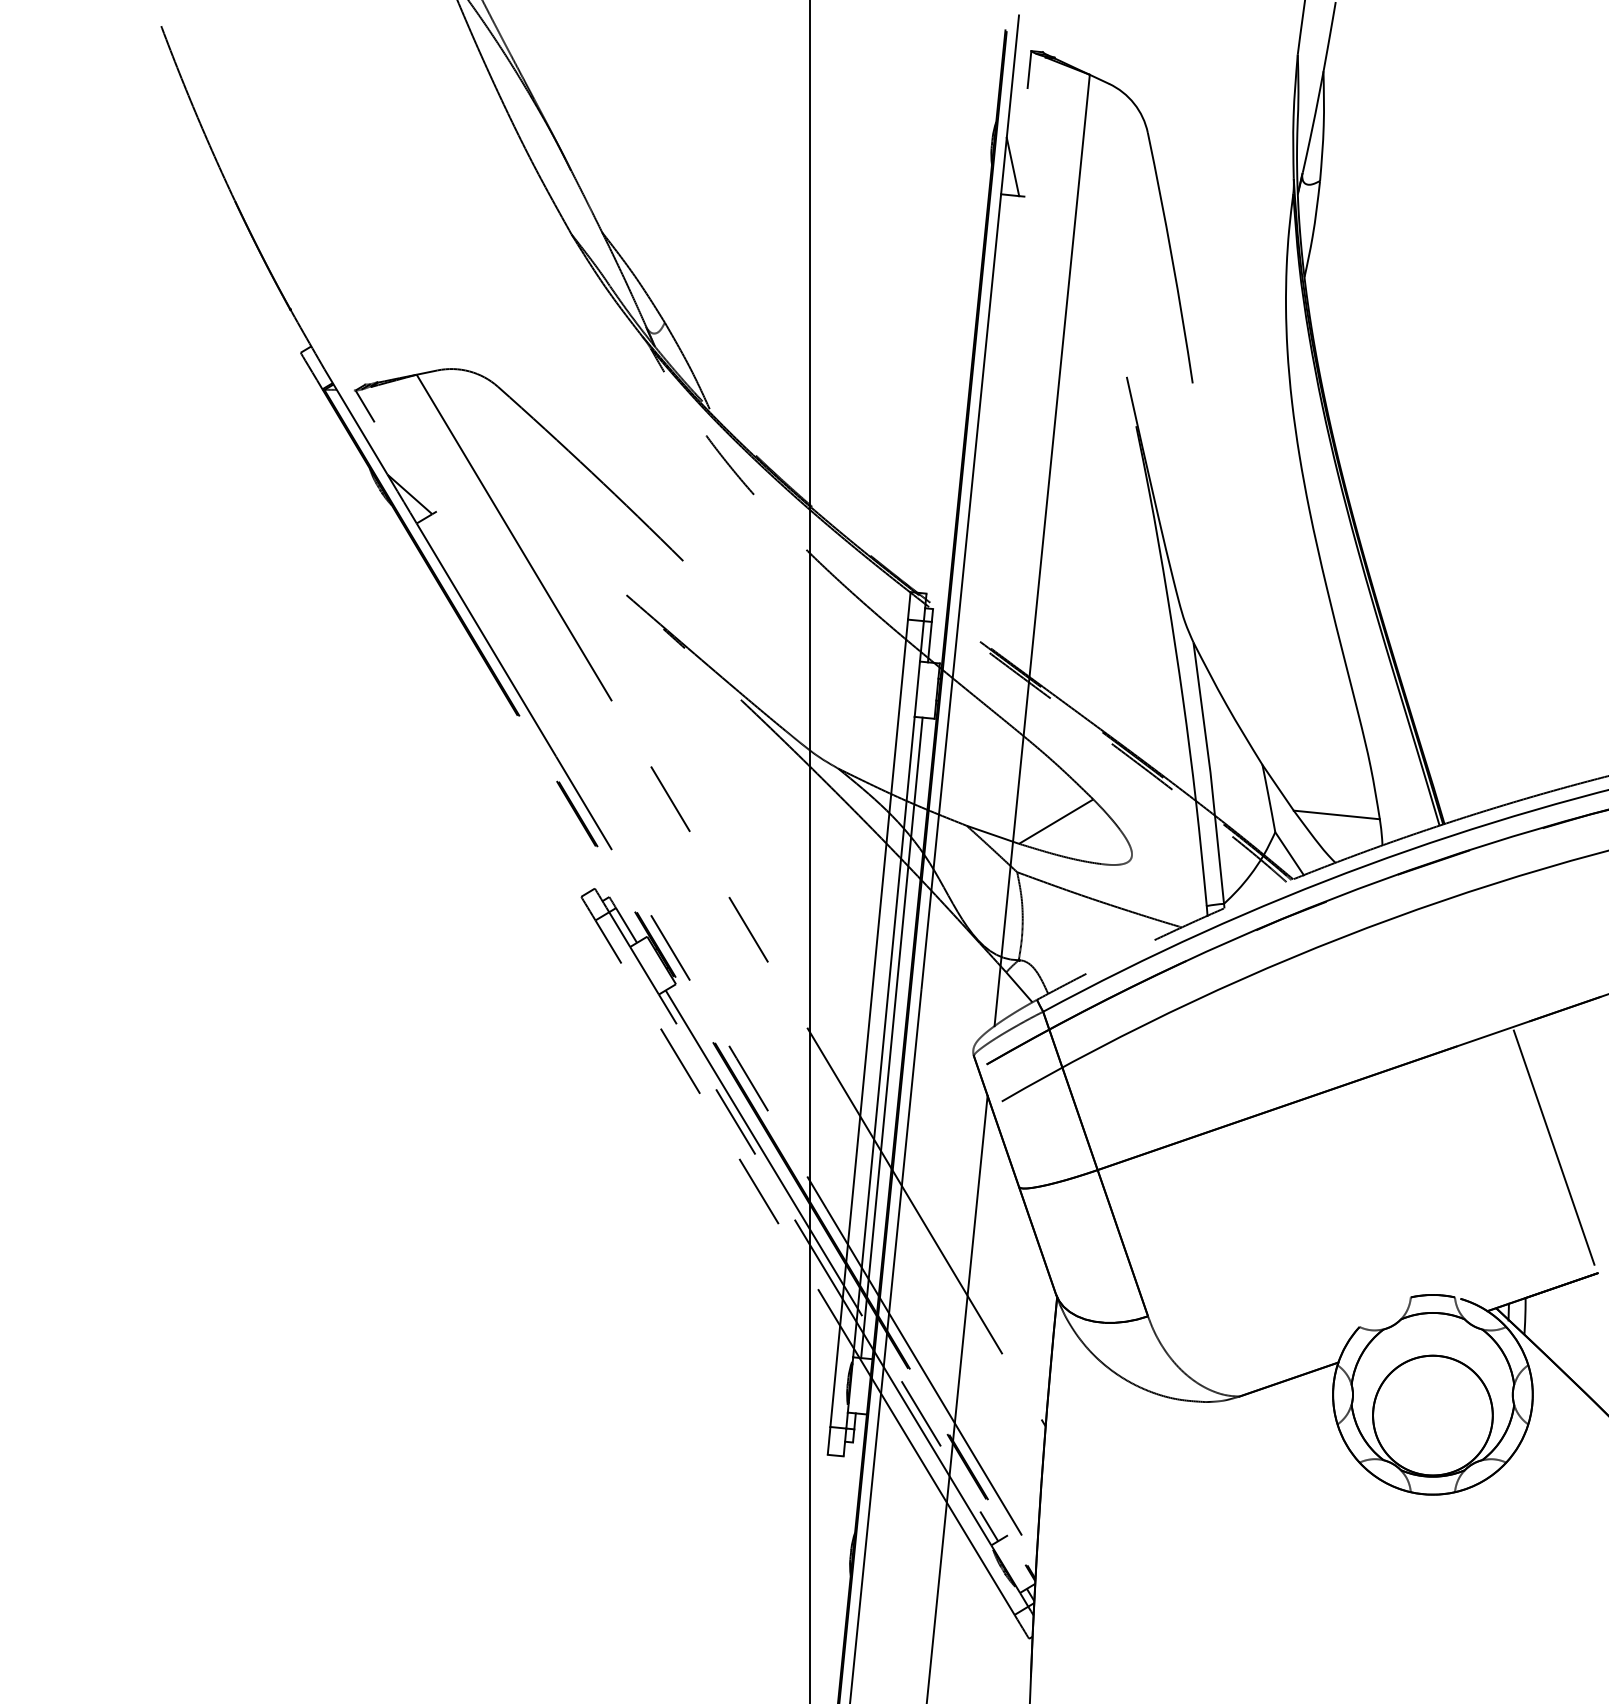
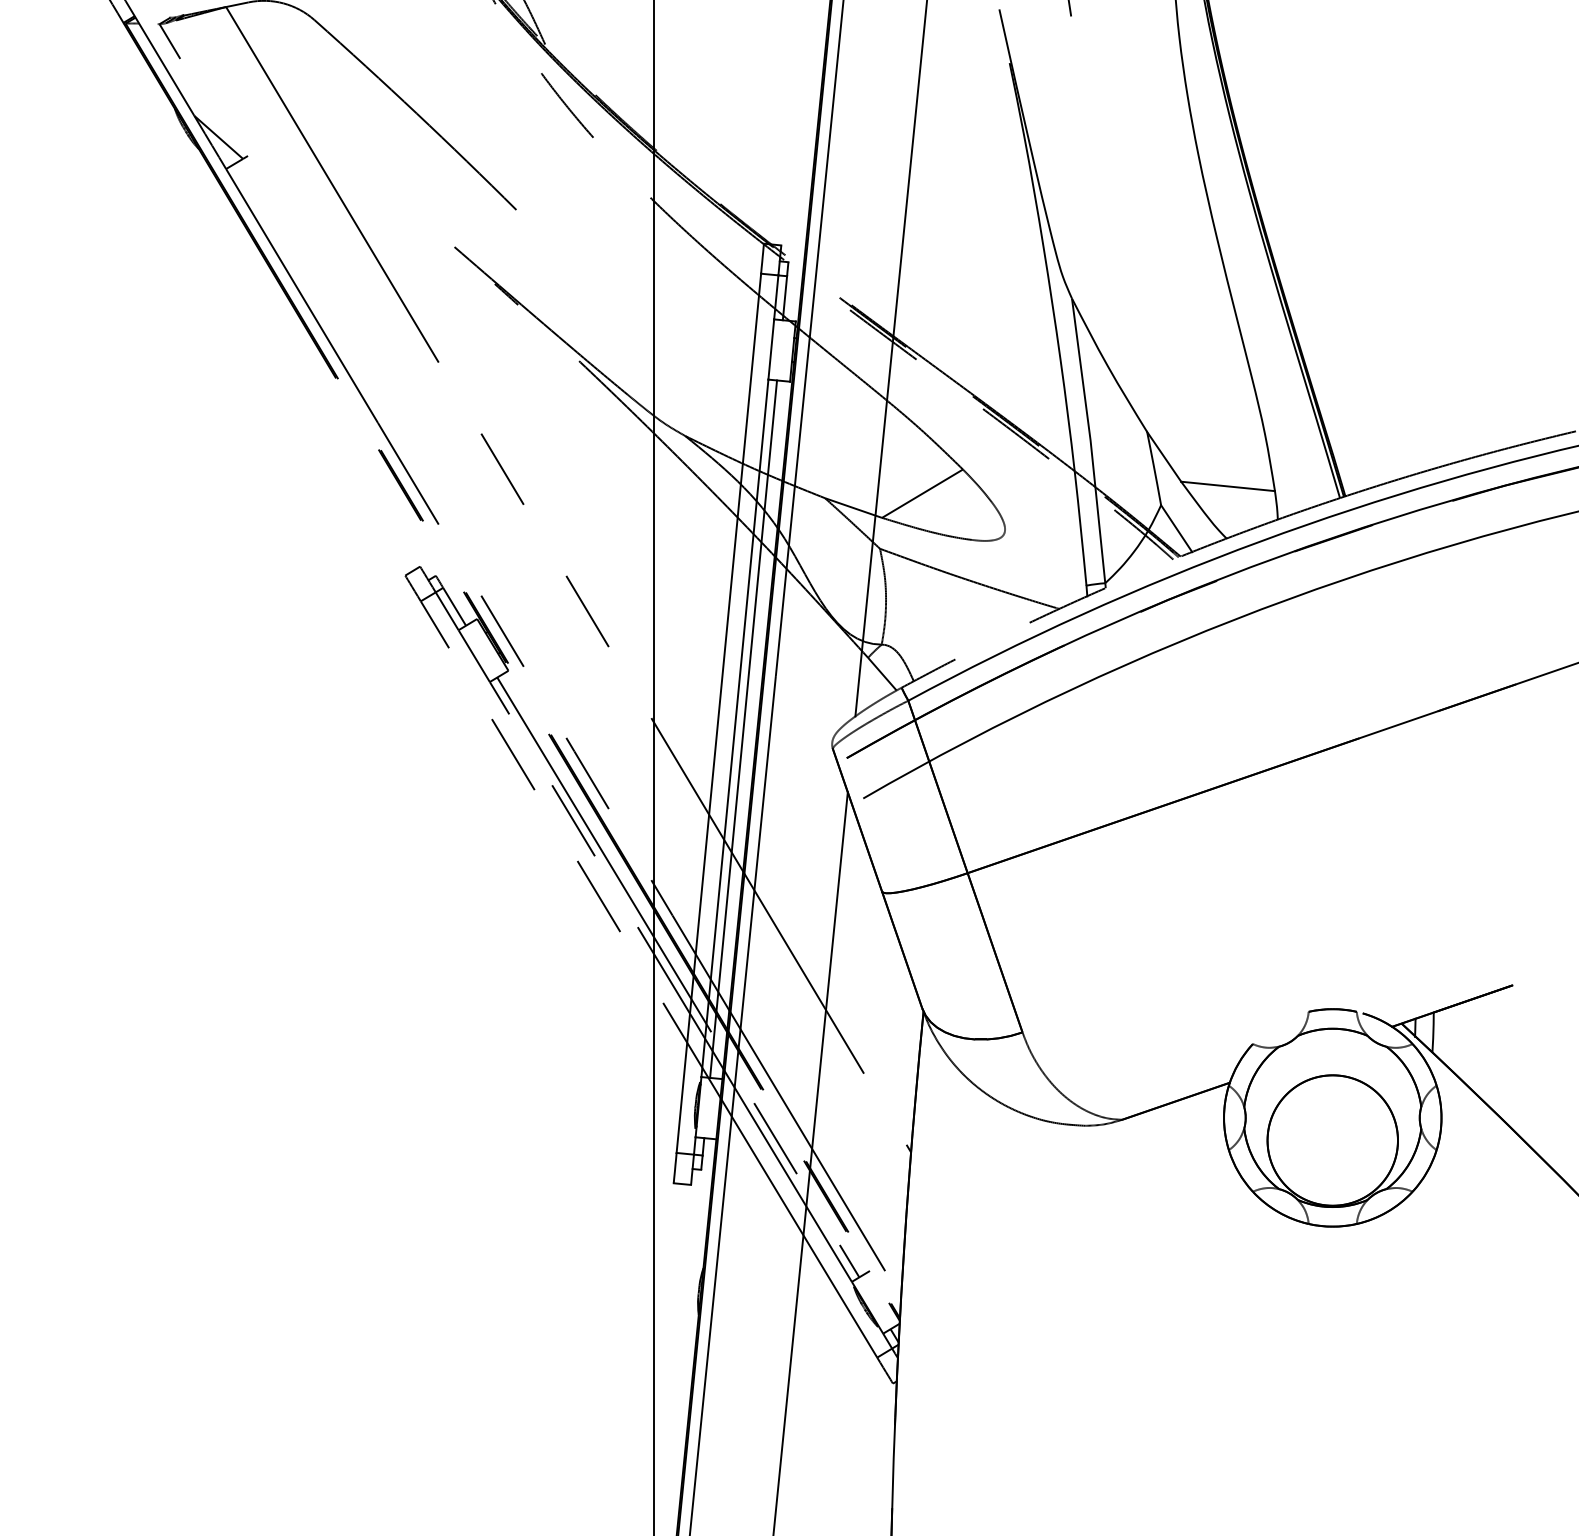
line: (1553, 1147) -> (1464, 848), removed

